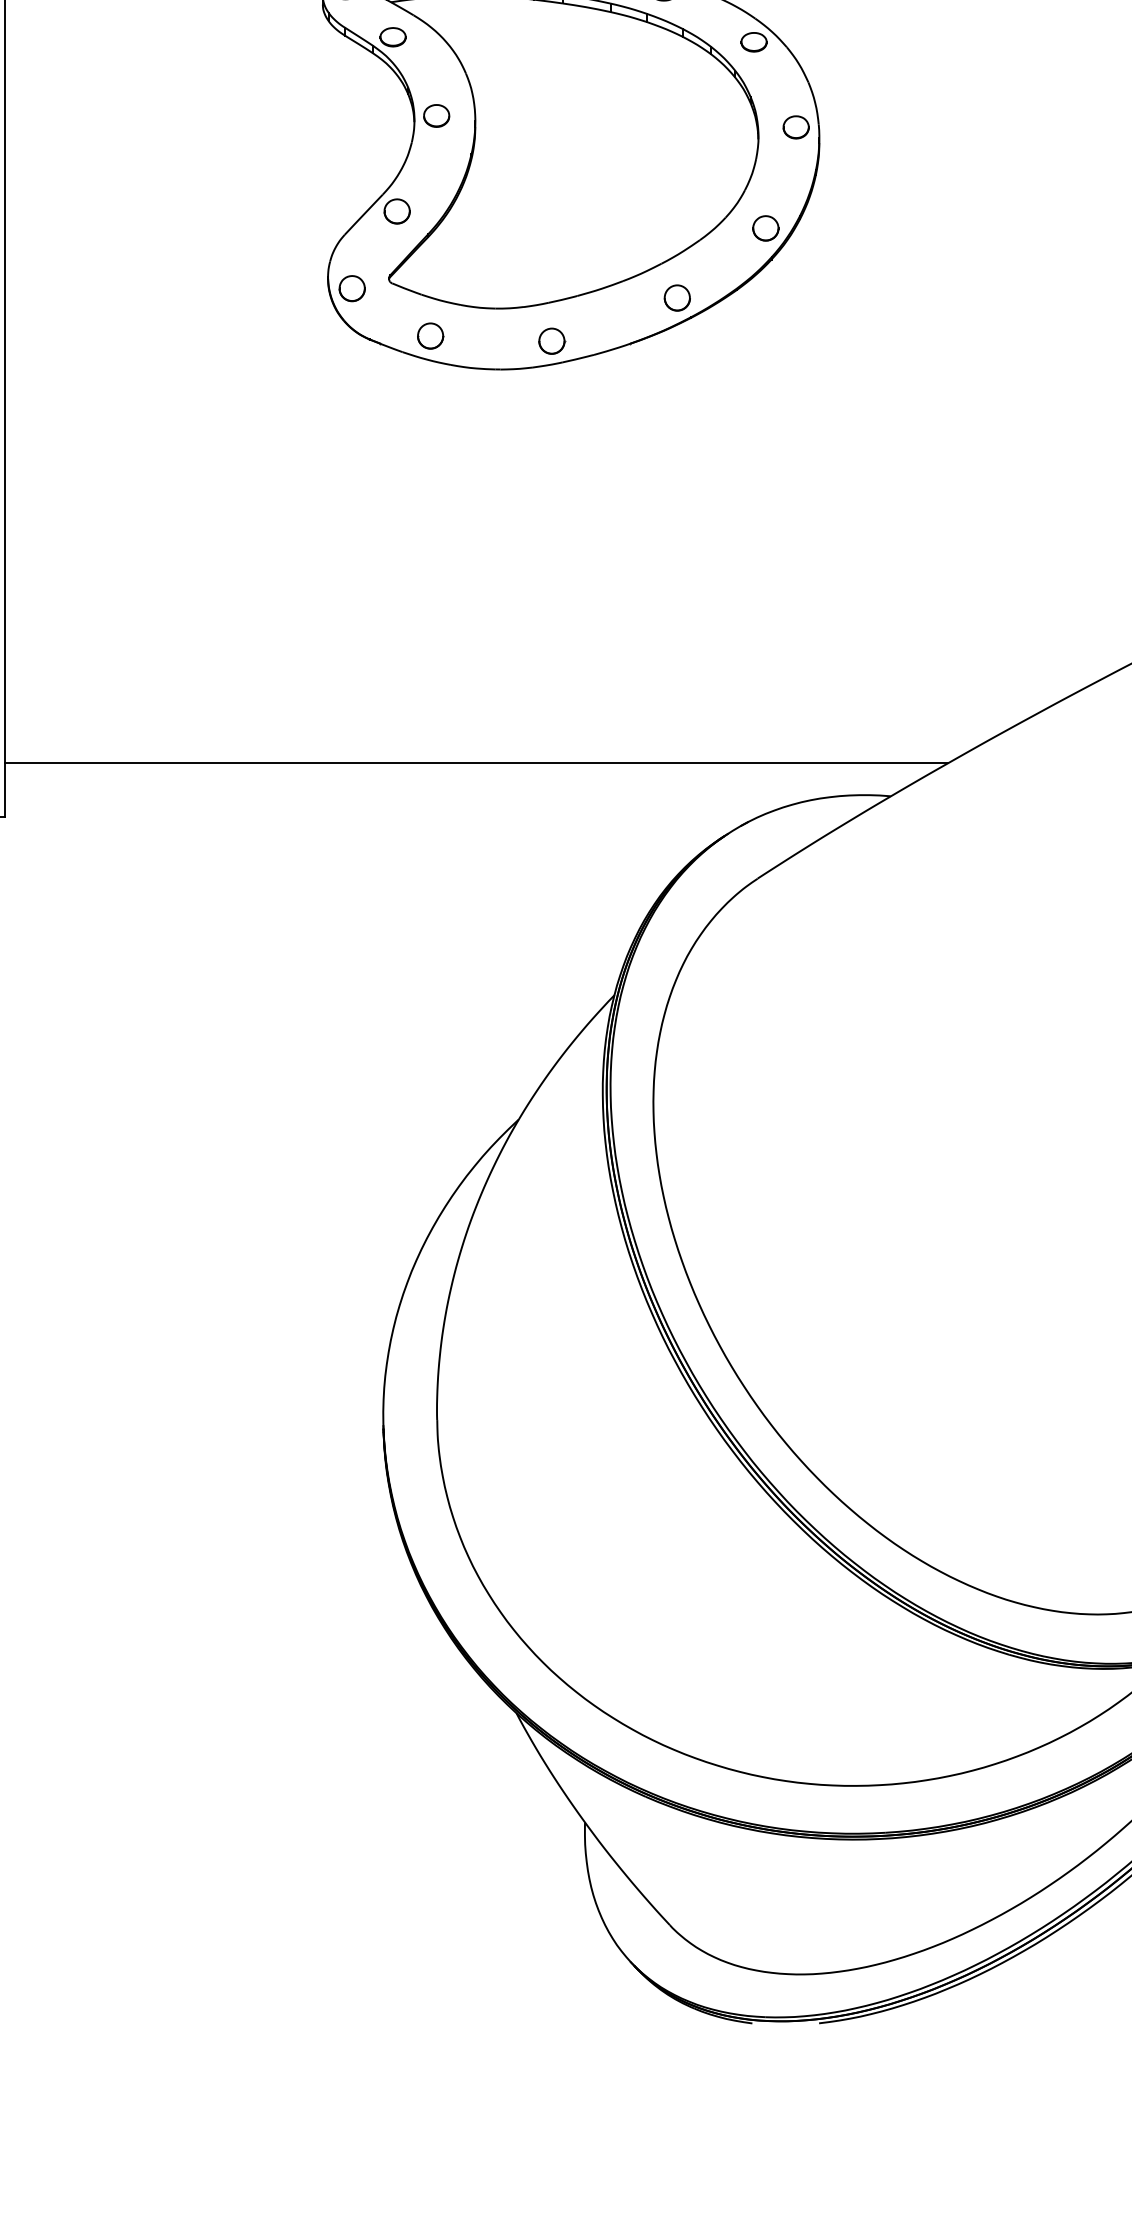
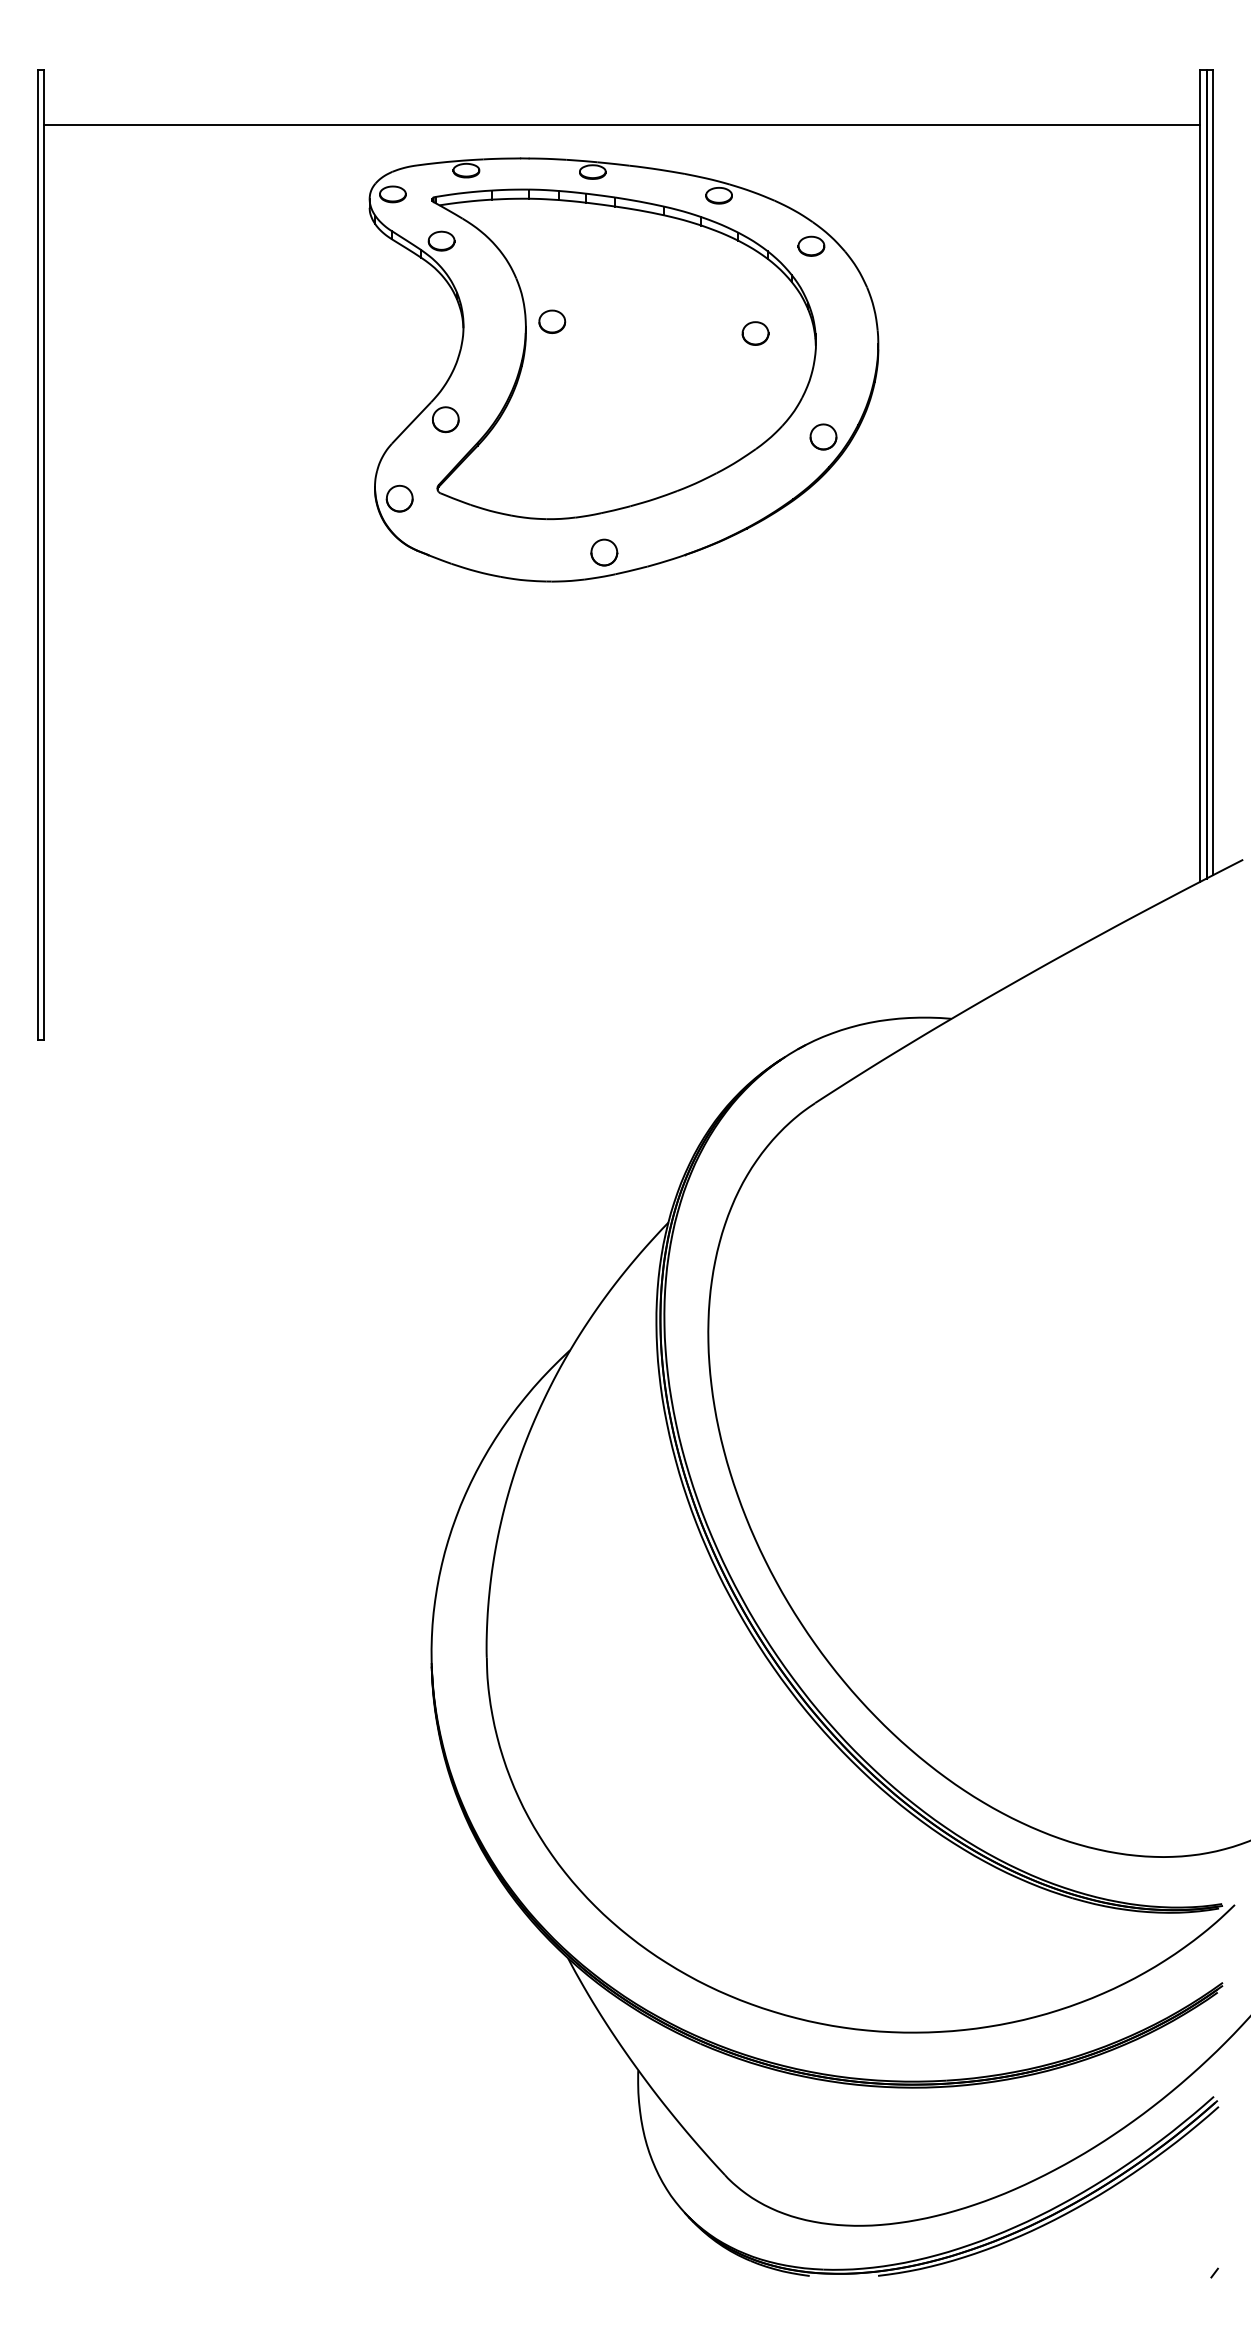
part: (436, 115) -> (552, 321), moved
part: (796, 127) -> (755, 333), moved
part: (677, 298) -> (732, 508), removed
part: (431, 336) -> (480, 547), removed
line: (476, 762) -> (527, 984), removed

